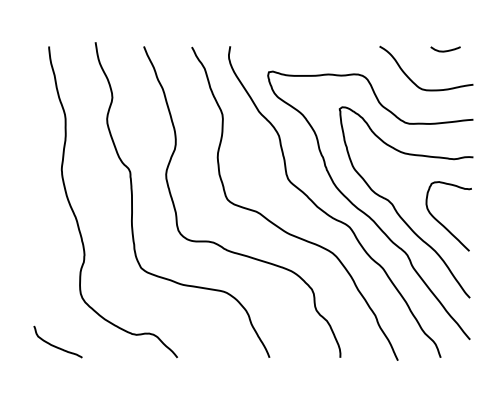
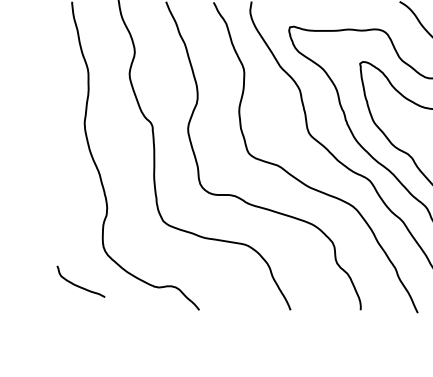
curve: (55, 345) -> (78, 285), moved

